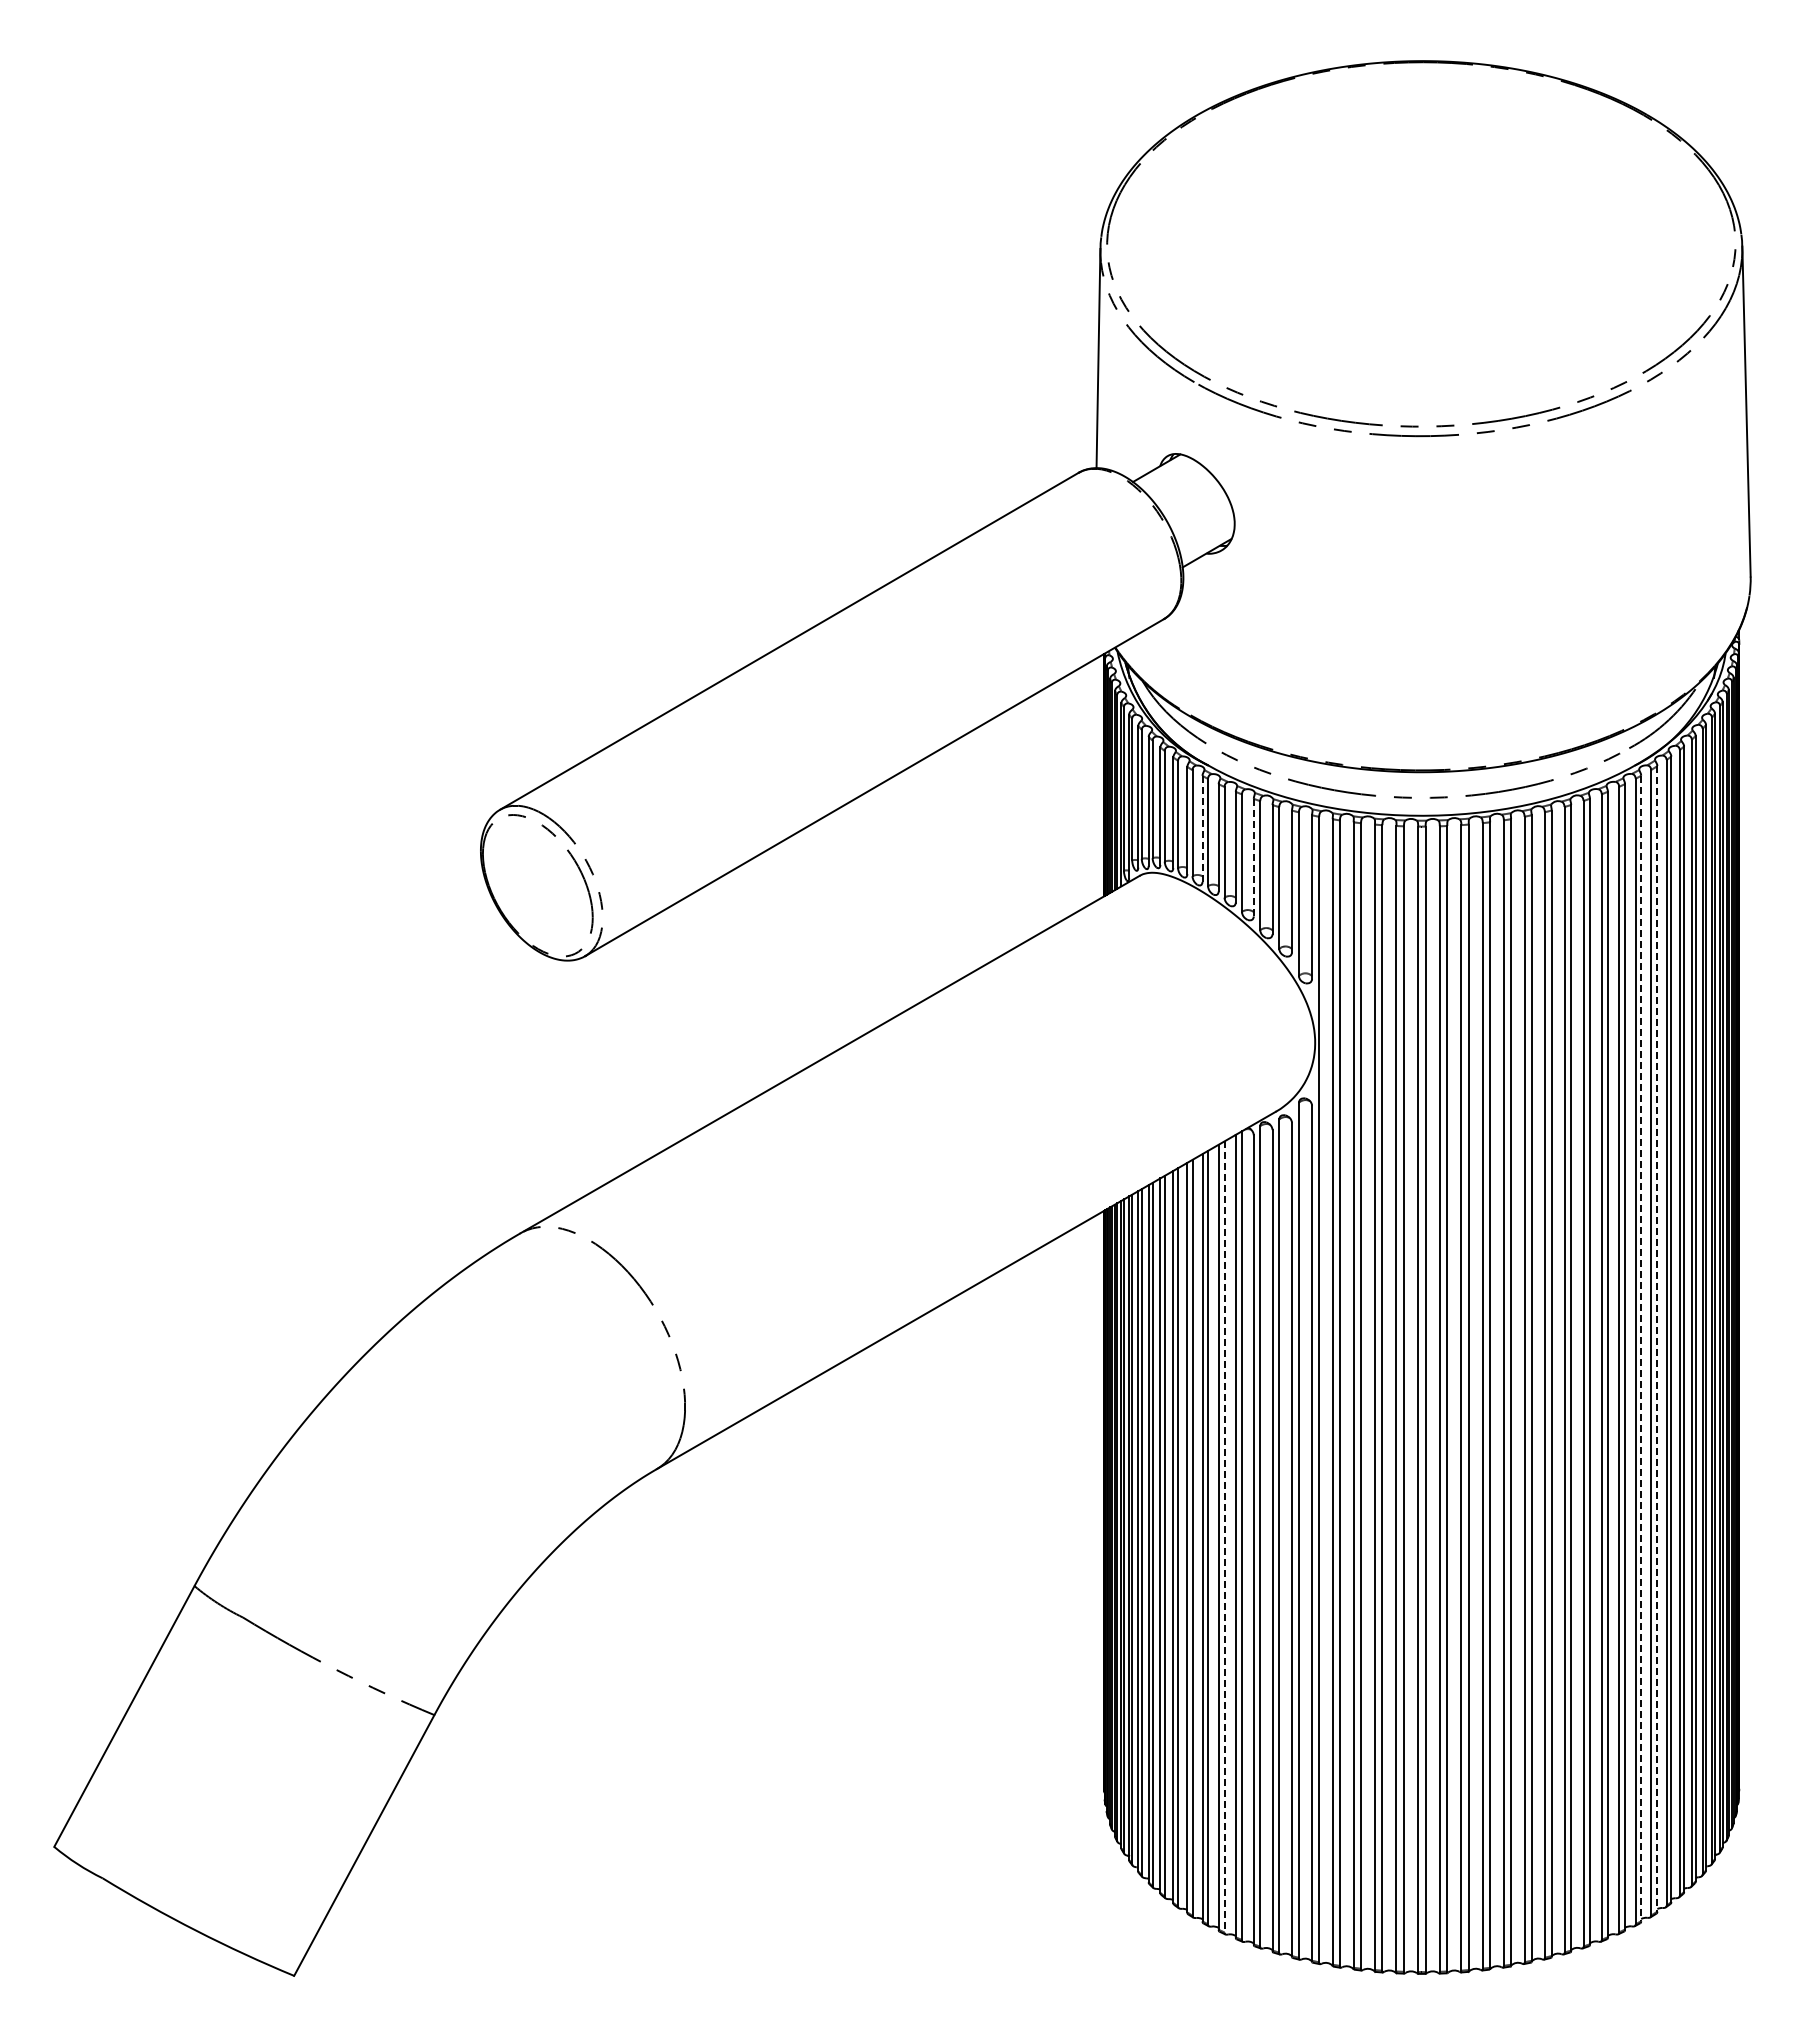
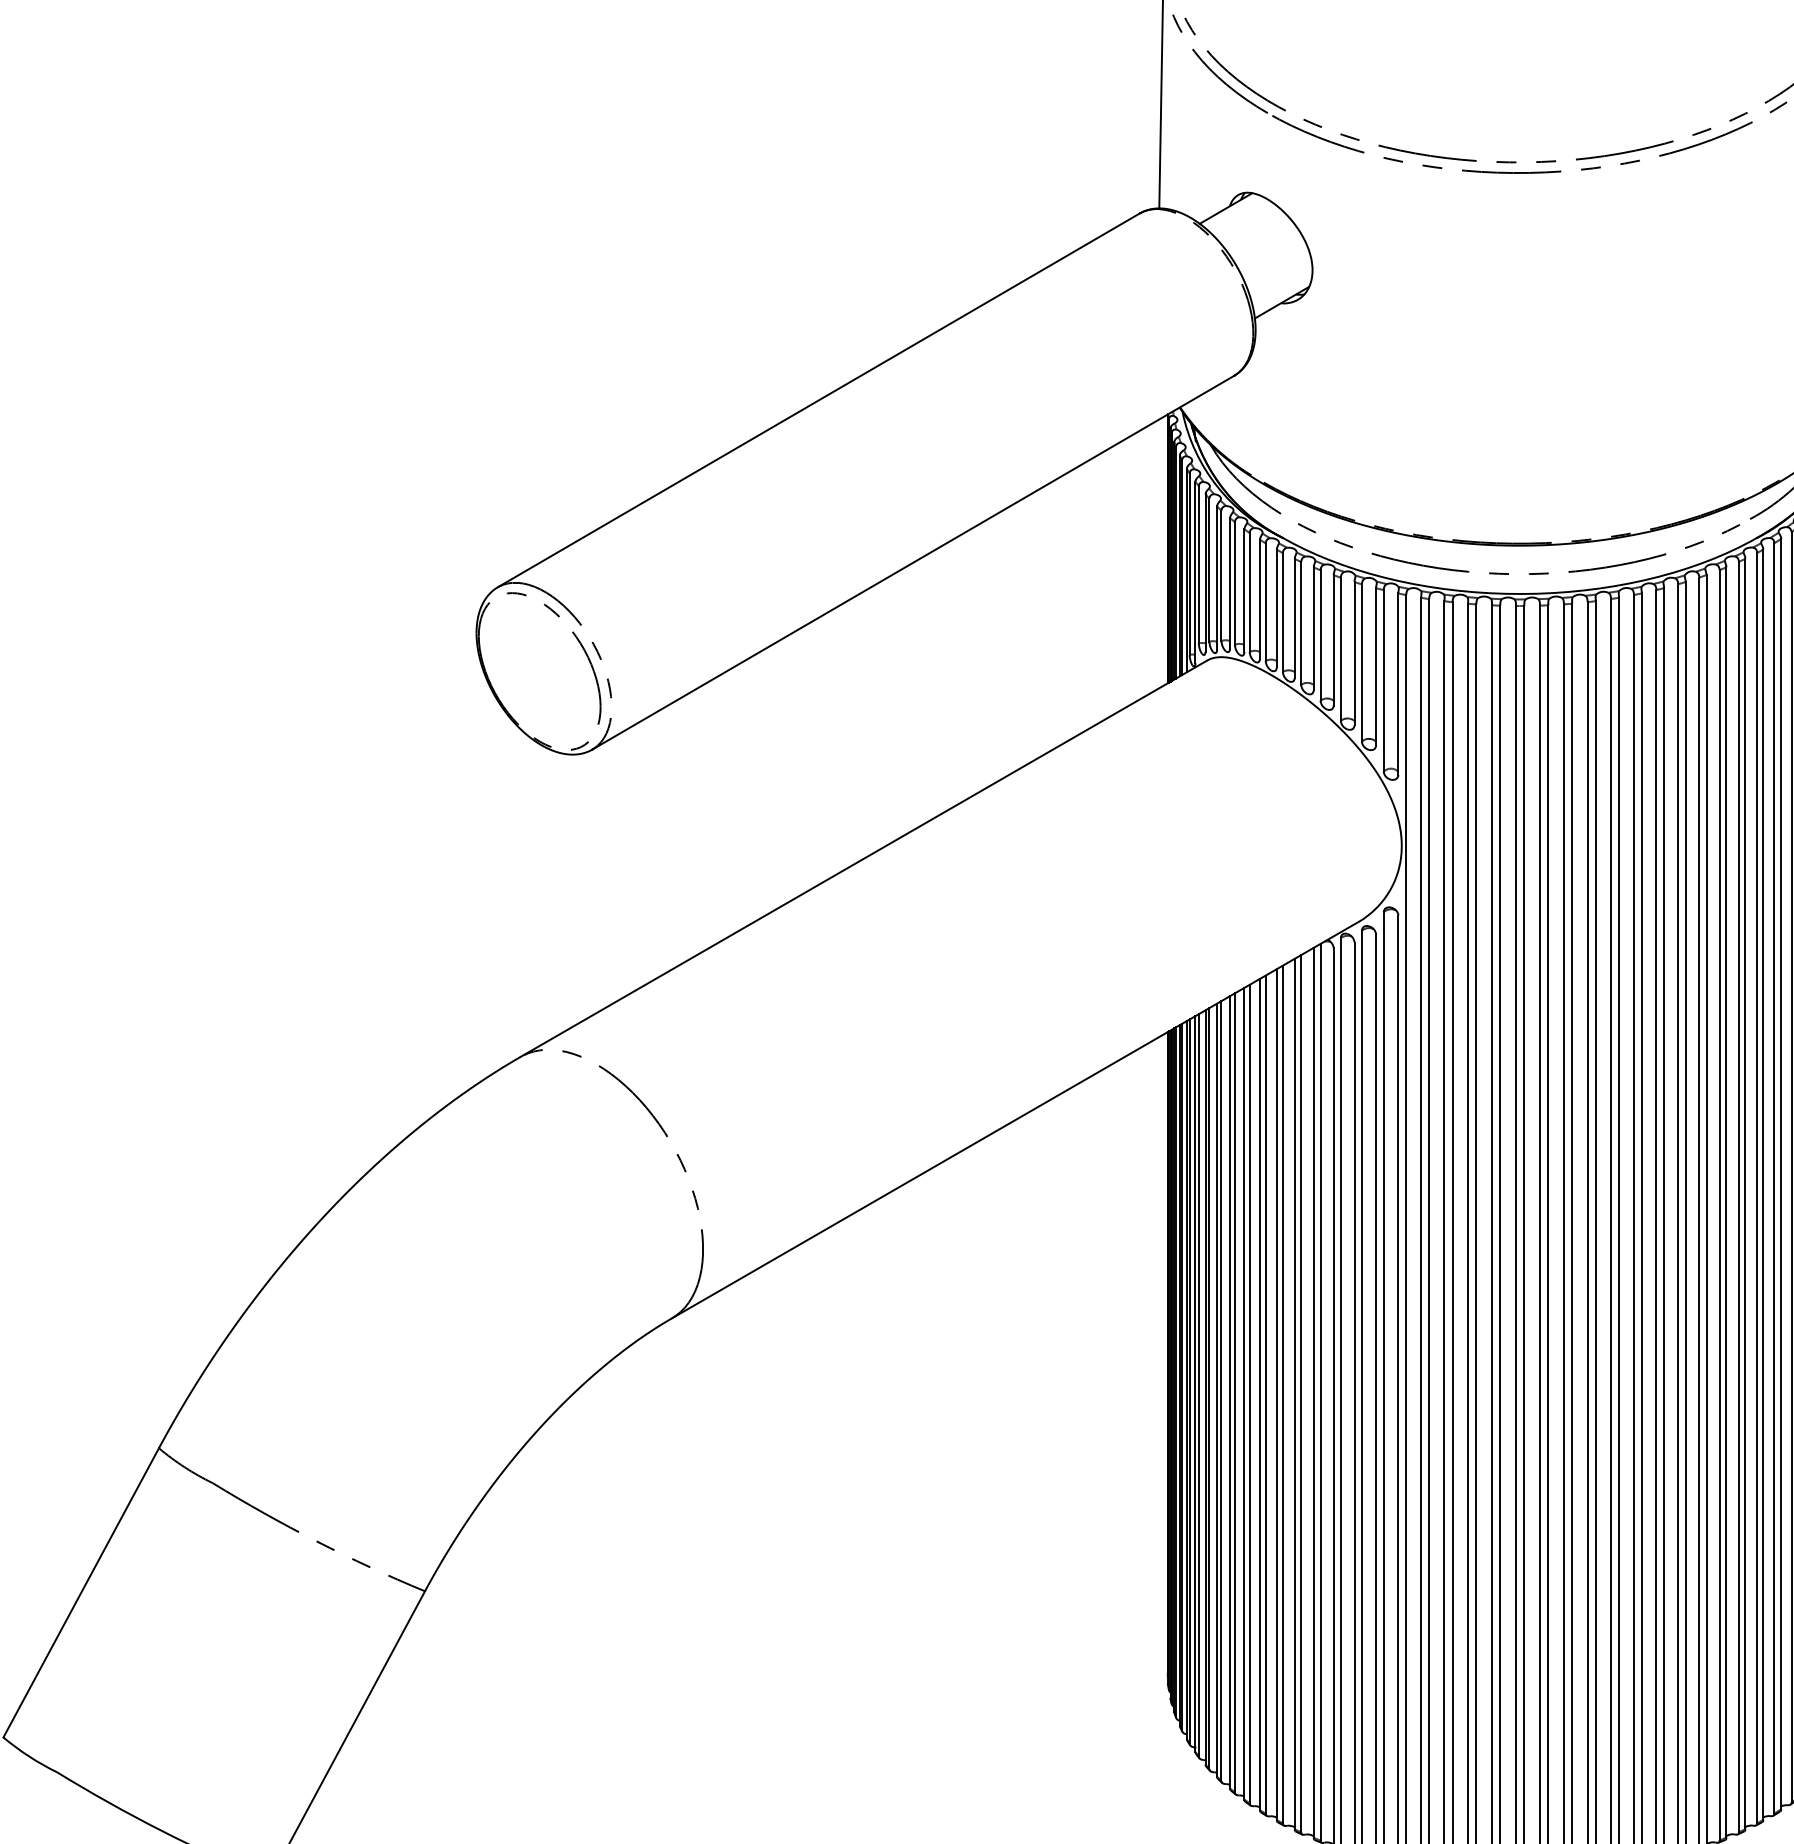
line: (1202, 828) -> (1276, 608), dashed -> solid
line: (1253, 857) -> (1333, 640), dashed -> solid
line: (1657, 1338) -> (1781, 1173), dashed -> solid
line: (1641, 1348) -> (1763, 1184), dashed -> solid
line: (1224, 1536) -> (1301, 1393), dashed -> solid

